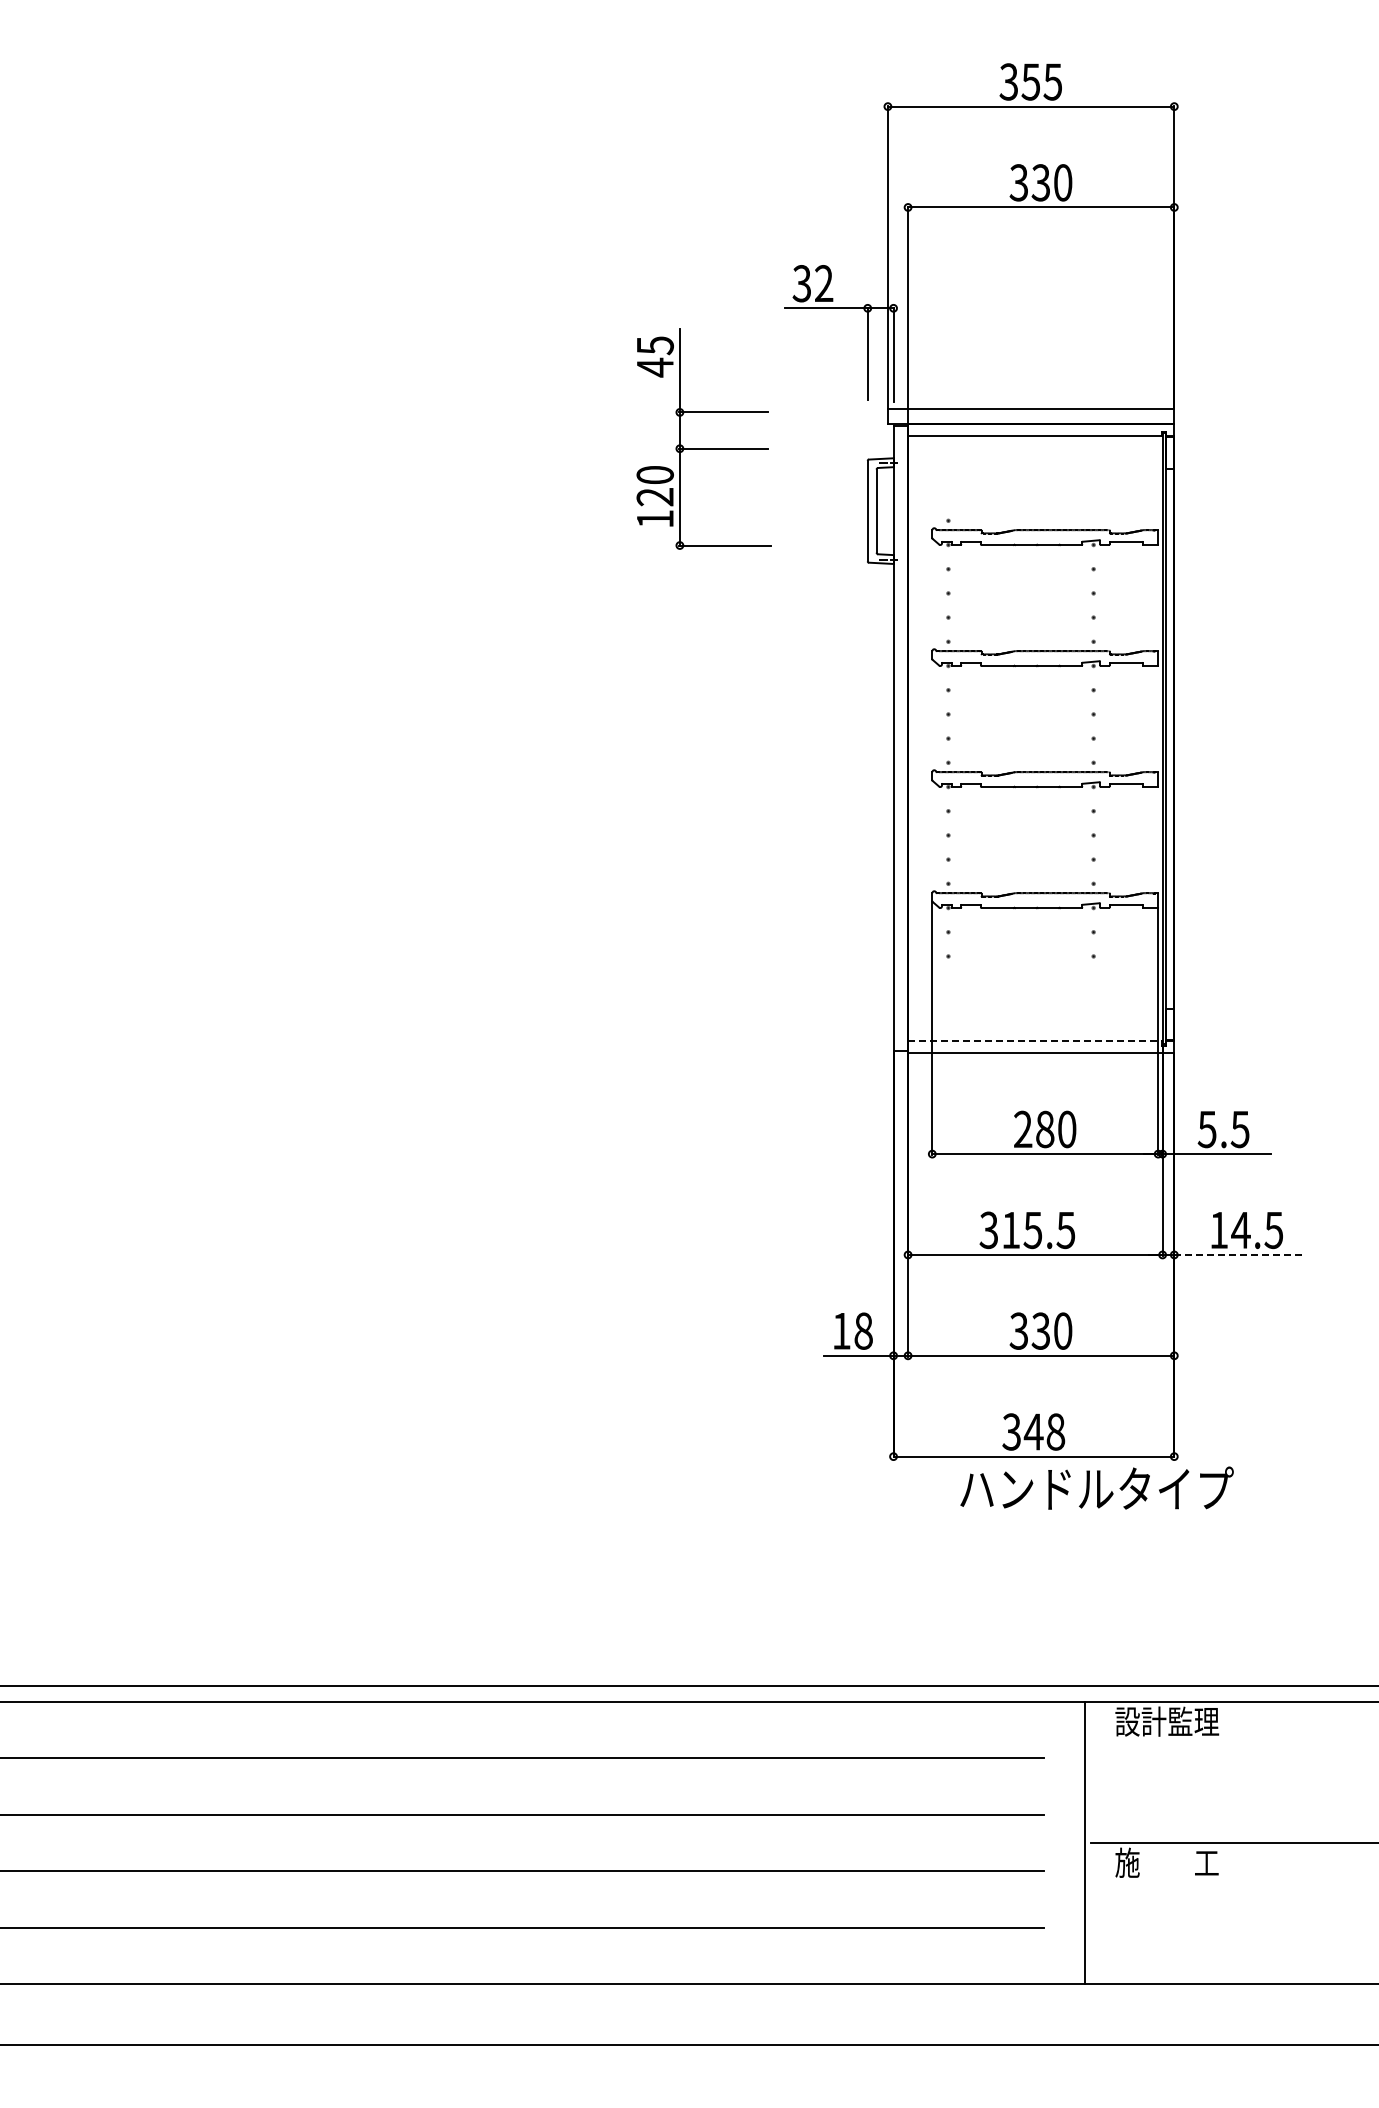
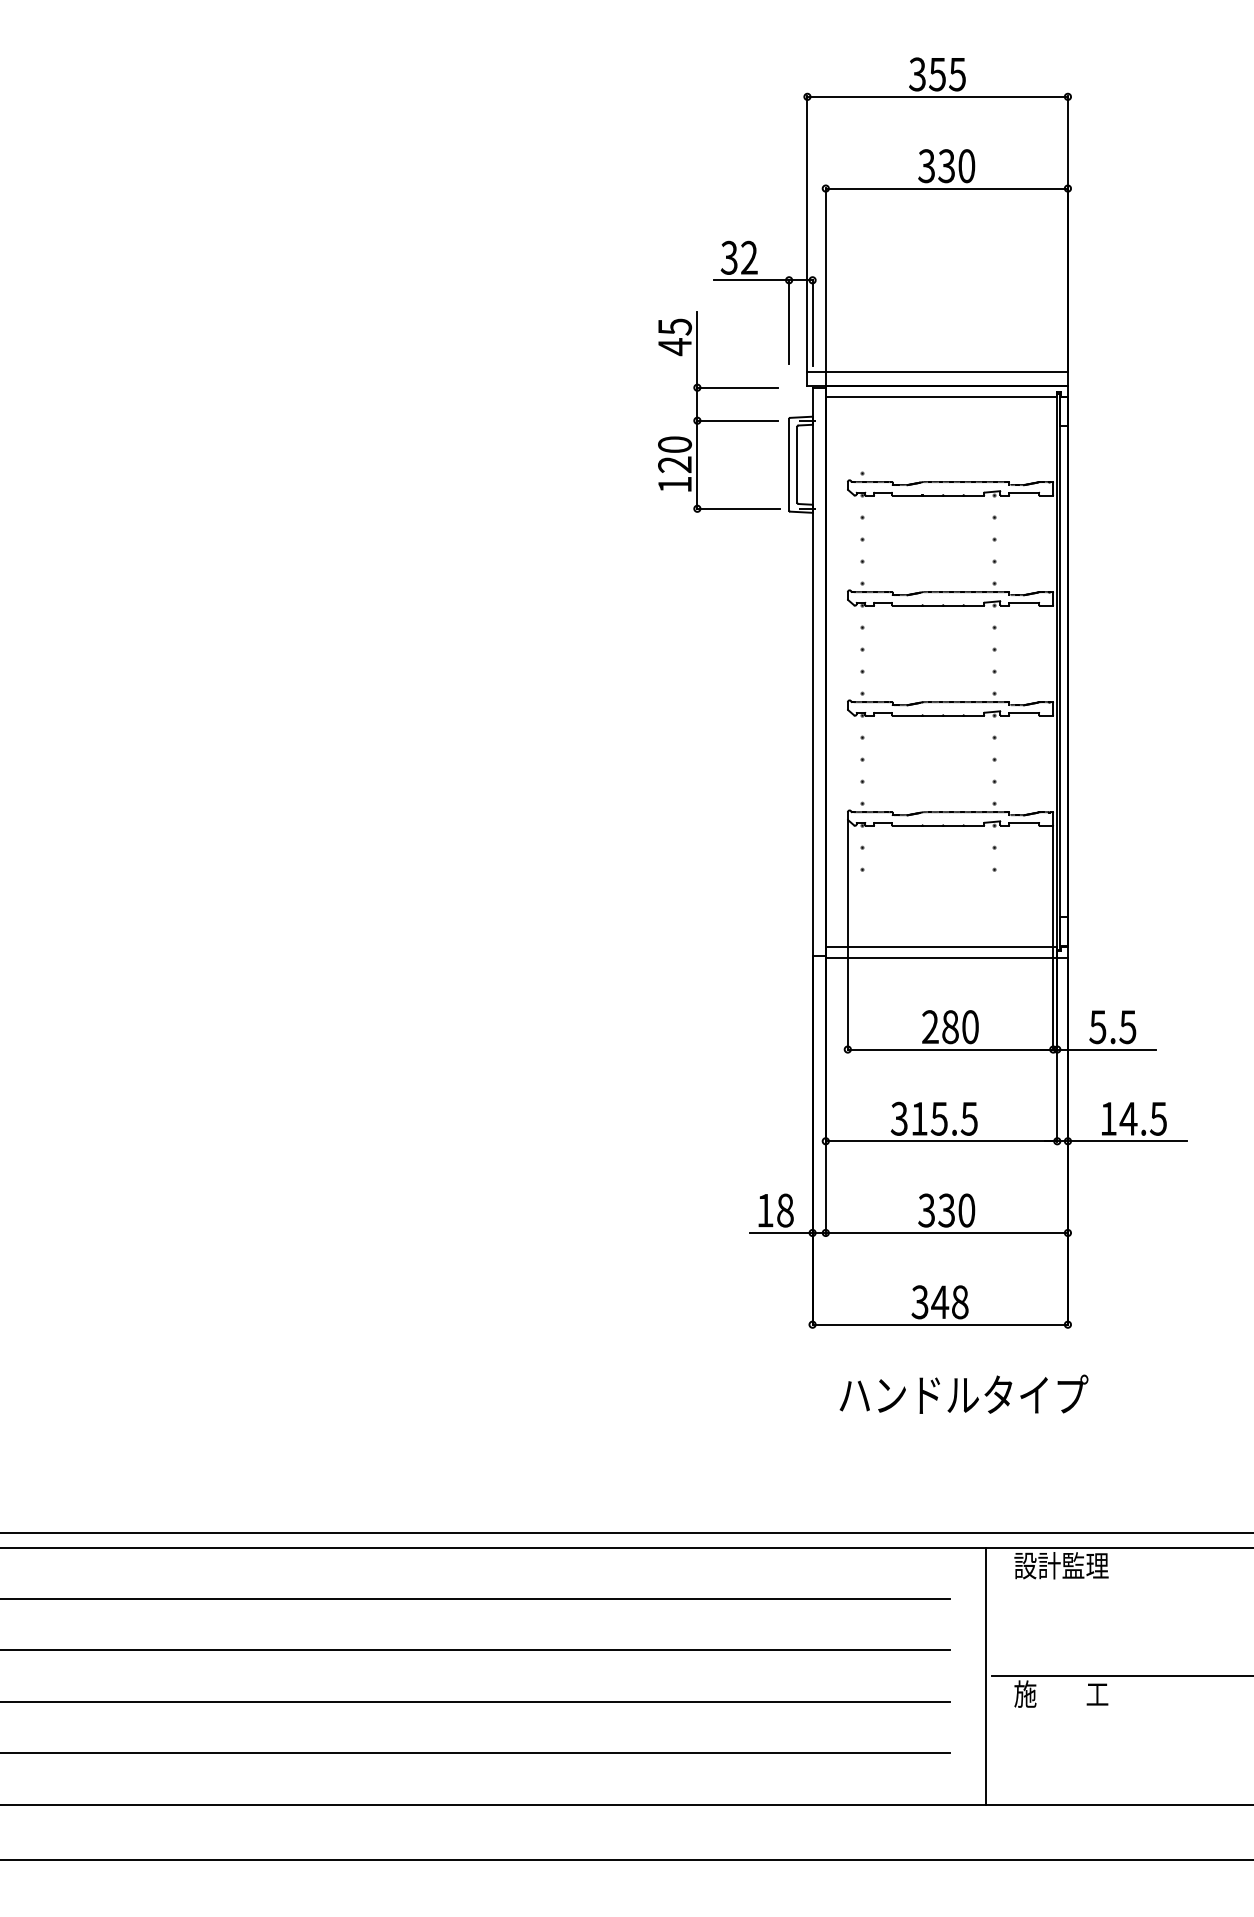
part: (703, 448) -> (718, 420), moved
line: (1035, 1041) -> (941, 947), dashed -> solid
line: (1239, 1254) -> (1127, 1140), dashed -> solid
text: (1096, 1487) -> (963, 1393), moved

